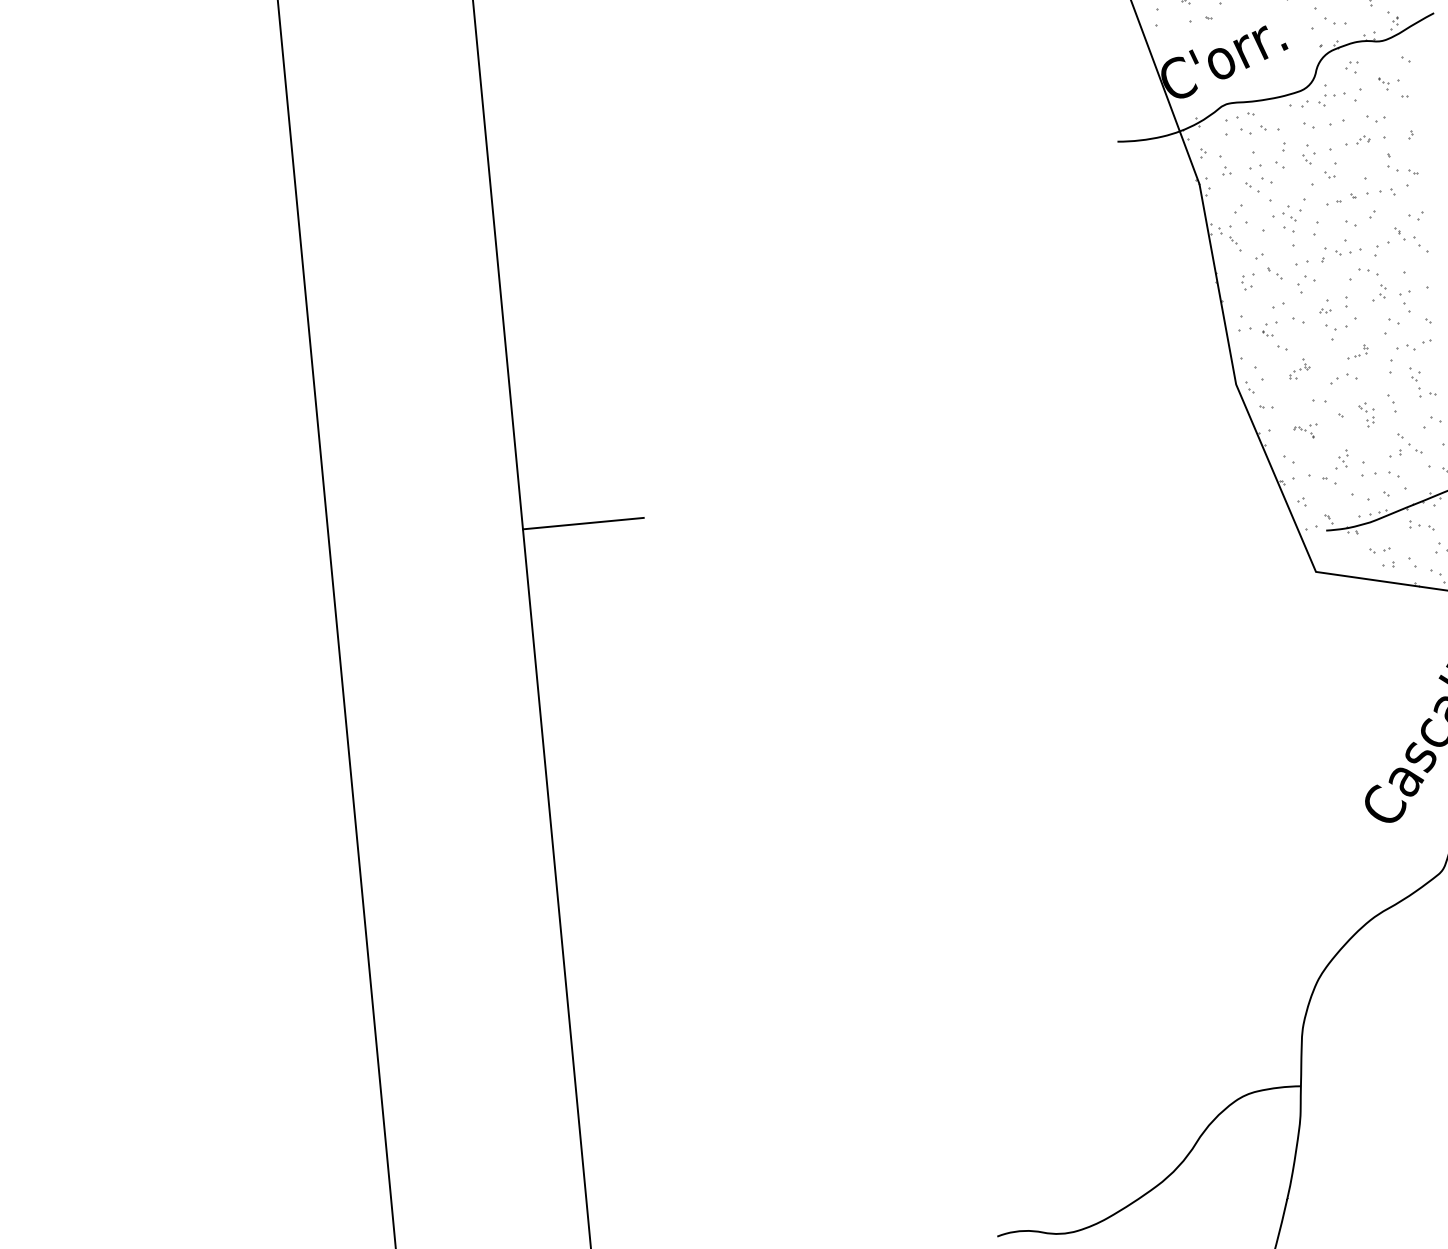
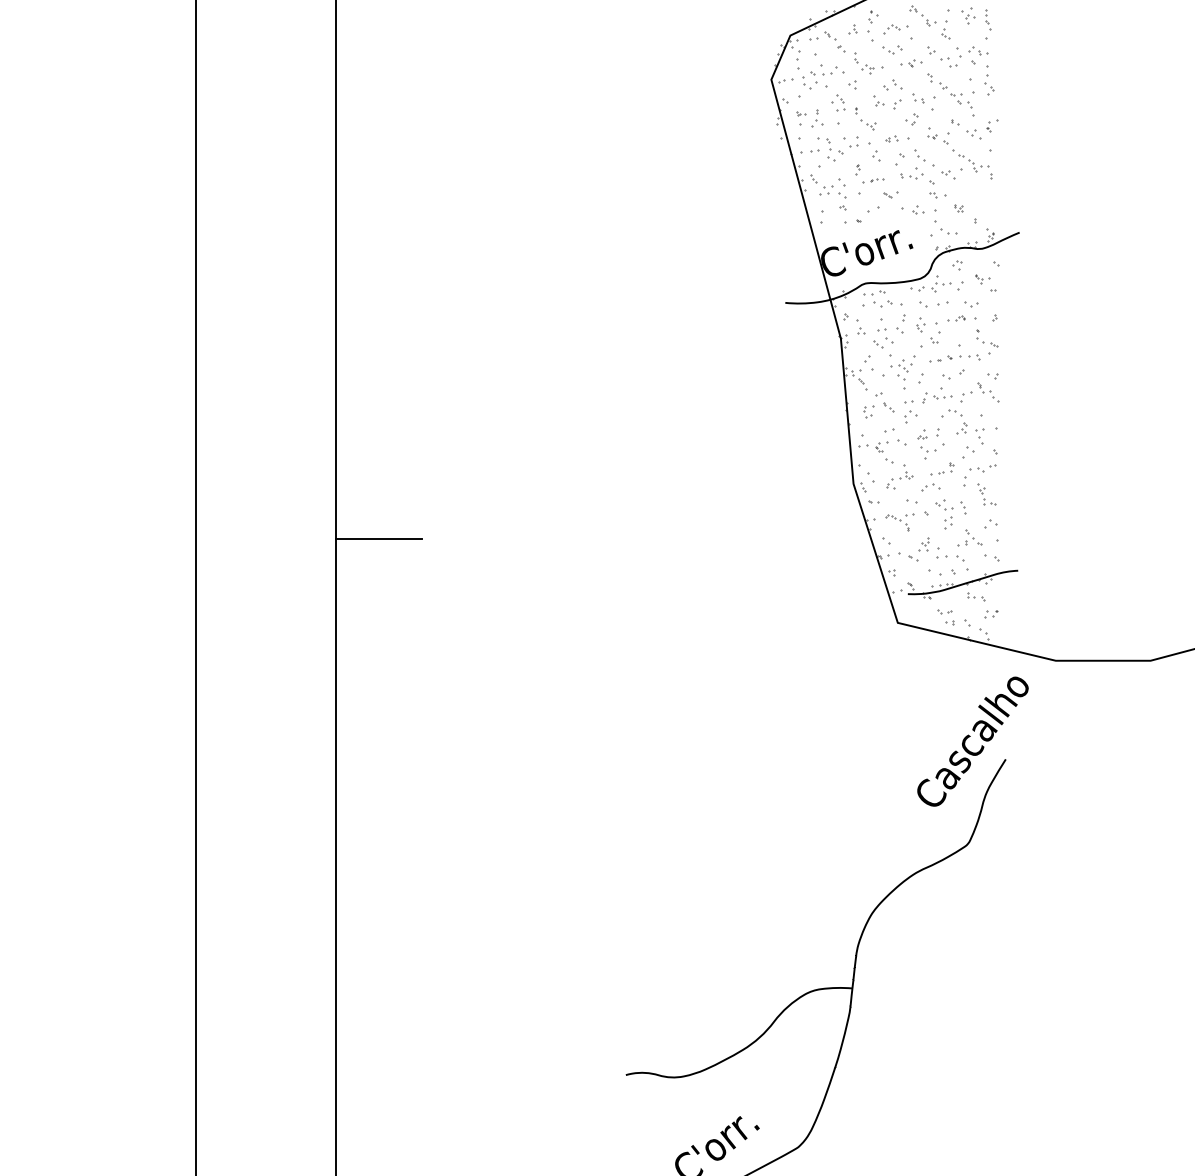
part: (1357, 351) -> (942, 468), size x1.43
part: (1299, 368) -> (899, 476), size x1.67
part: (1366, 415) -> (944, 514), size x1.67
part: (1305, 432) -> (899, 522), size x1.67

